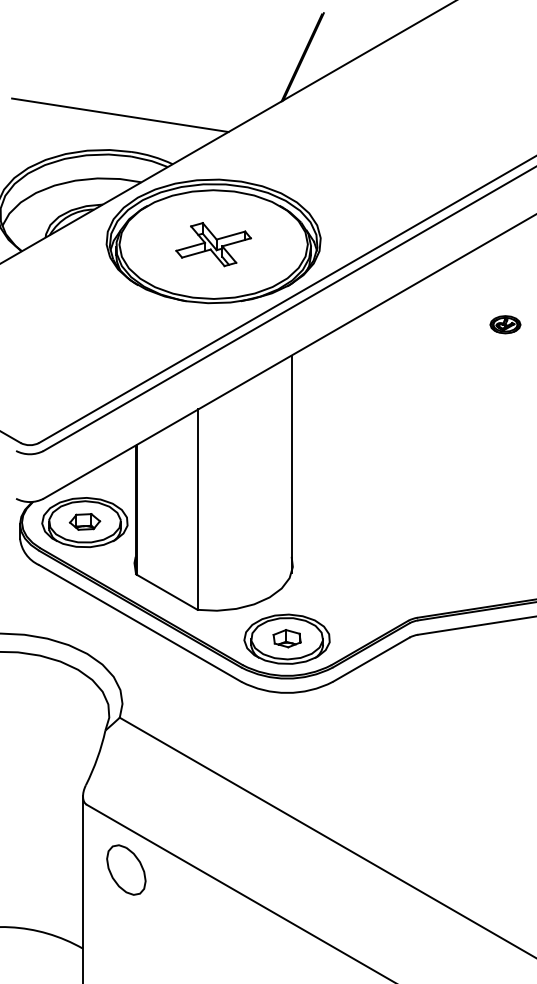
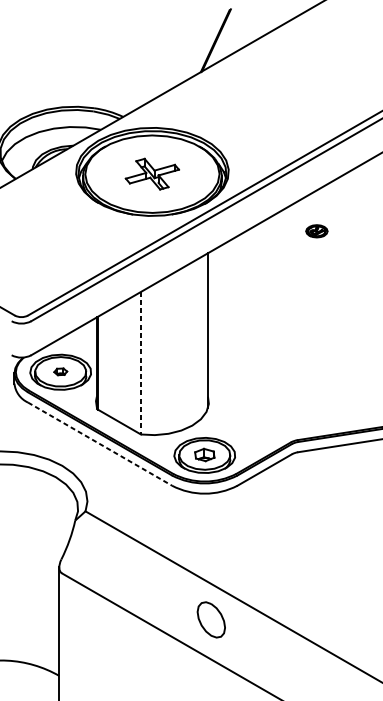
line: (120, 115) -> (86, 82), removed
part: (505, 324) -> (316, 231), moved
line: (198, 510) -> (141, 363), solid -> dashed
part: (84, 521) -> (60, 371), size x0.6
line: (140, 623) -> (100, 444), solid -> dashed
part: (126, 869) -> (211, 619), moved

